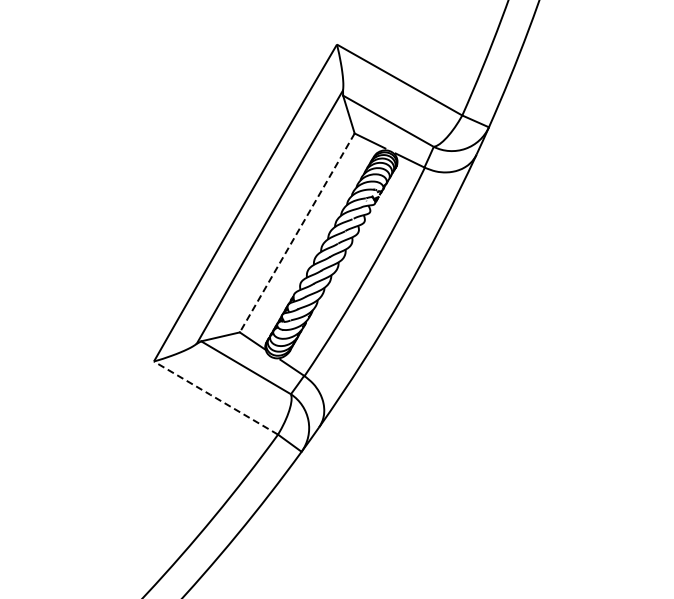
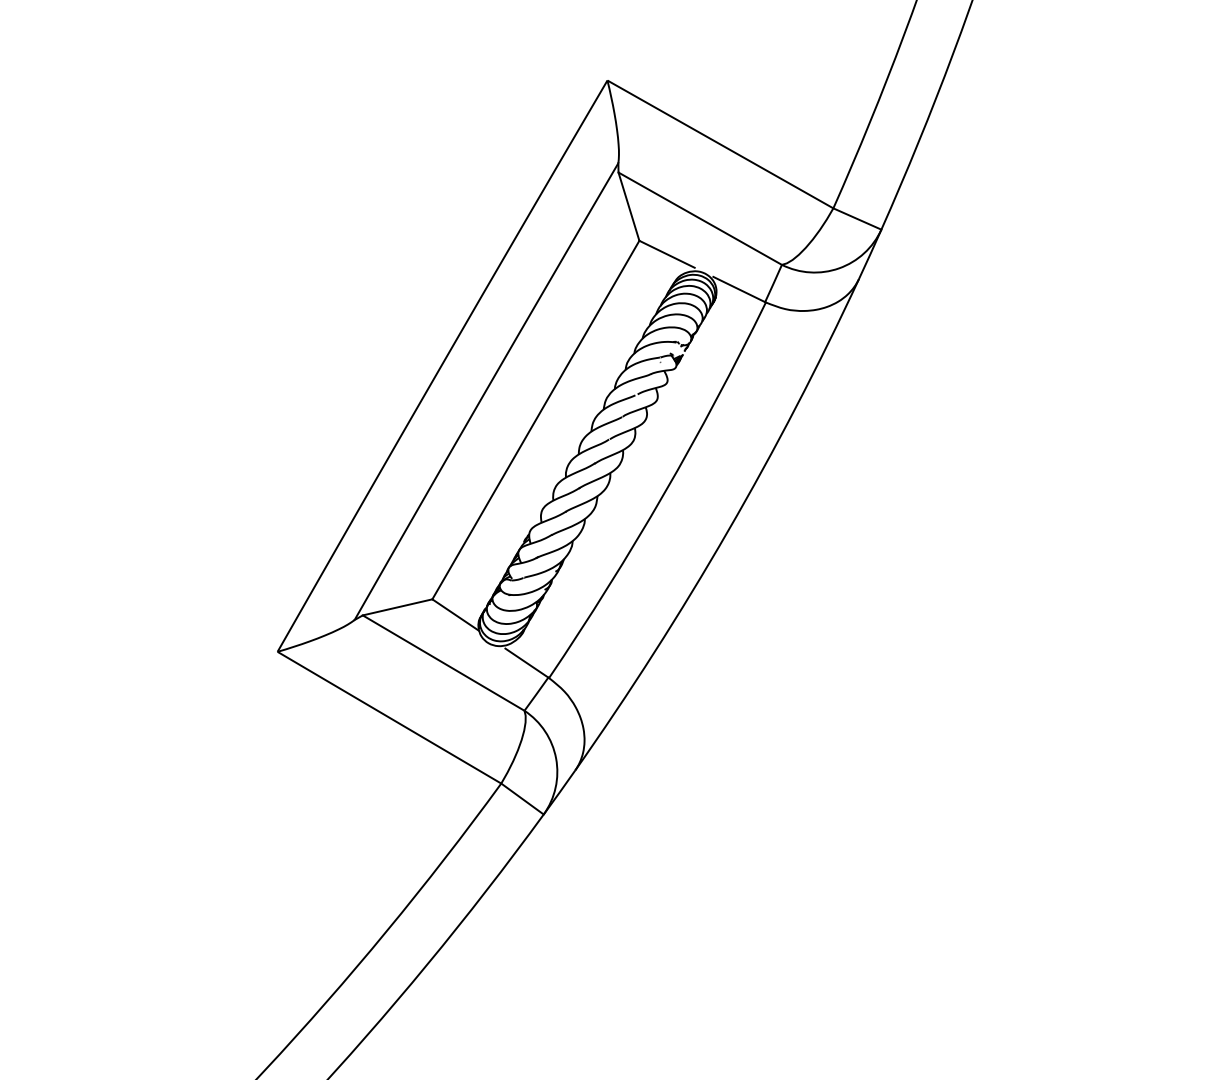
line: (297, 232) -> (536, 419), dashed -> solid
line: (215, 397) -> (388, 716), dashed -> solid

